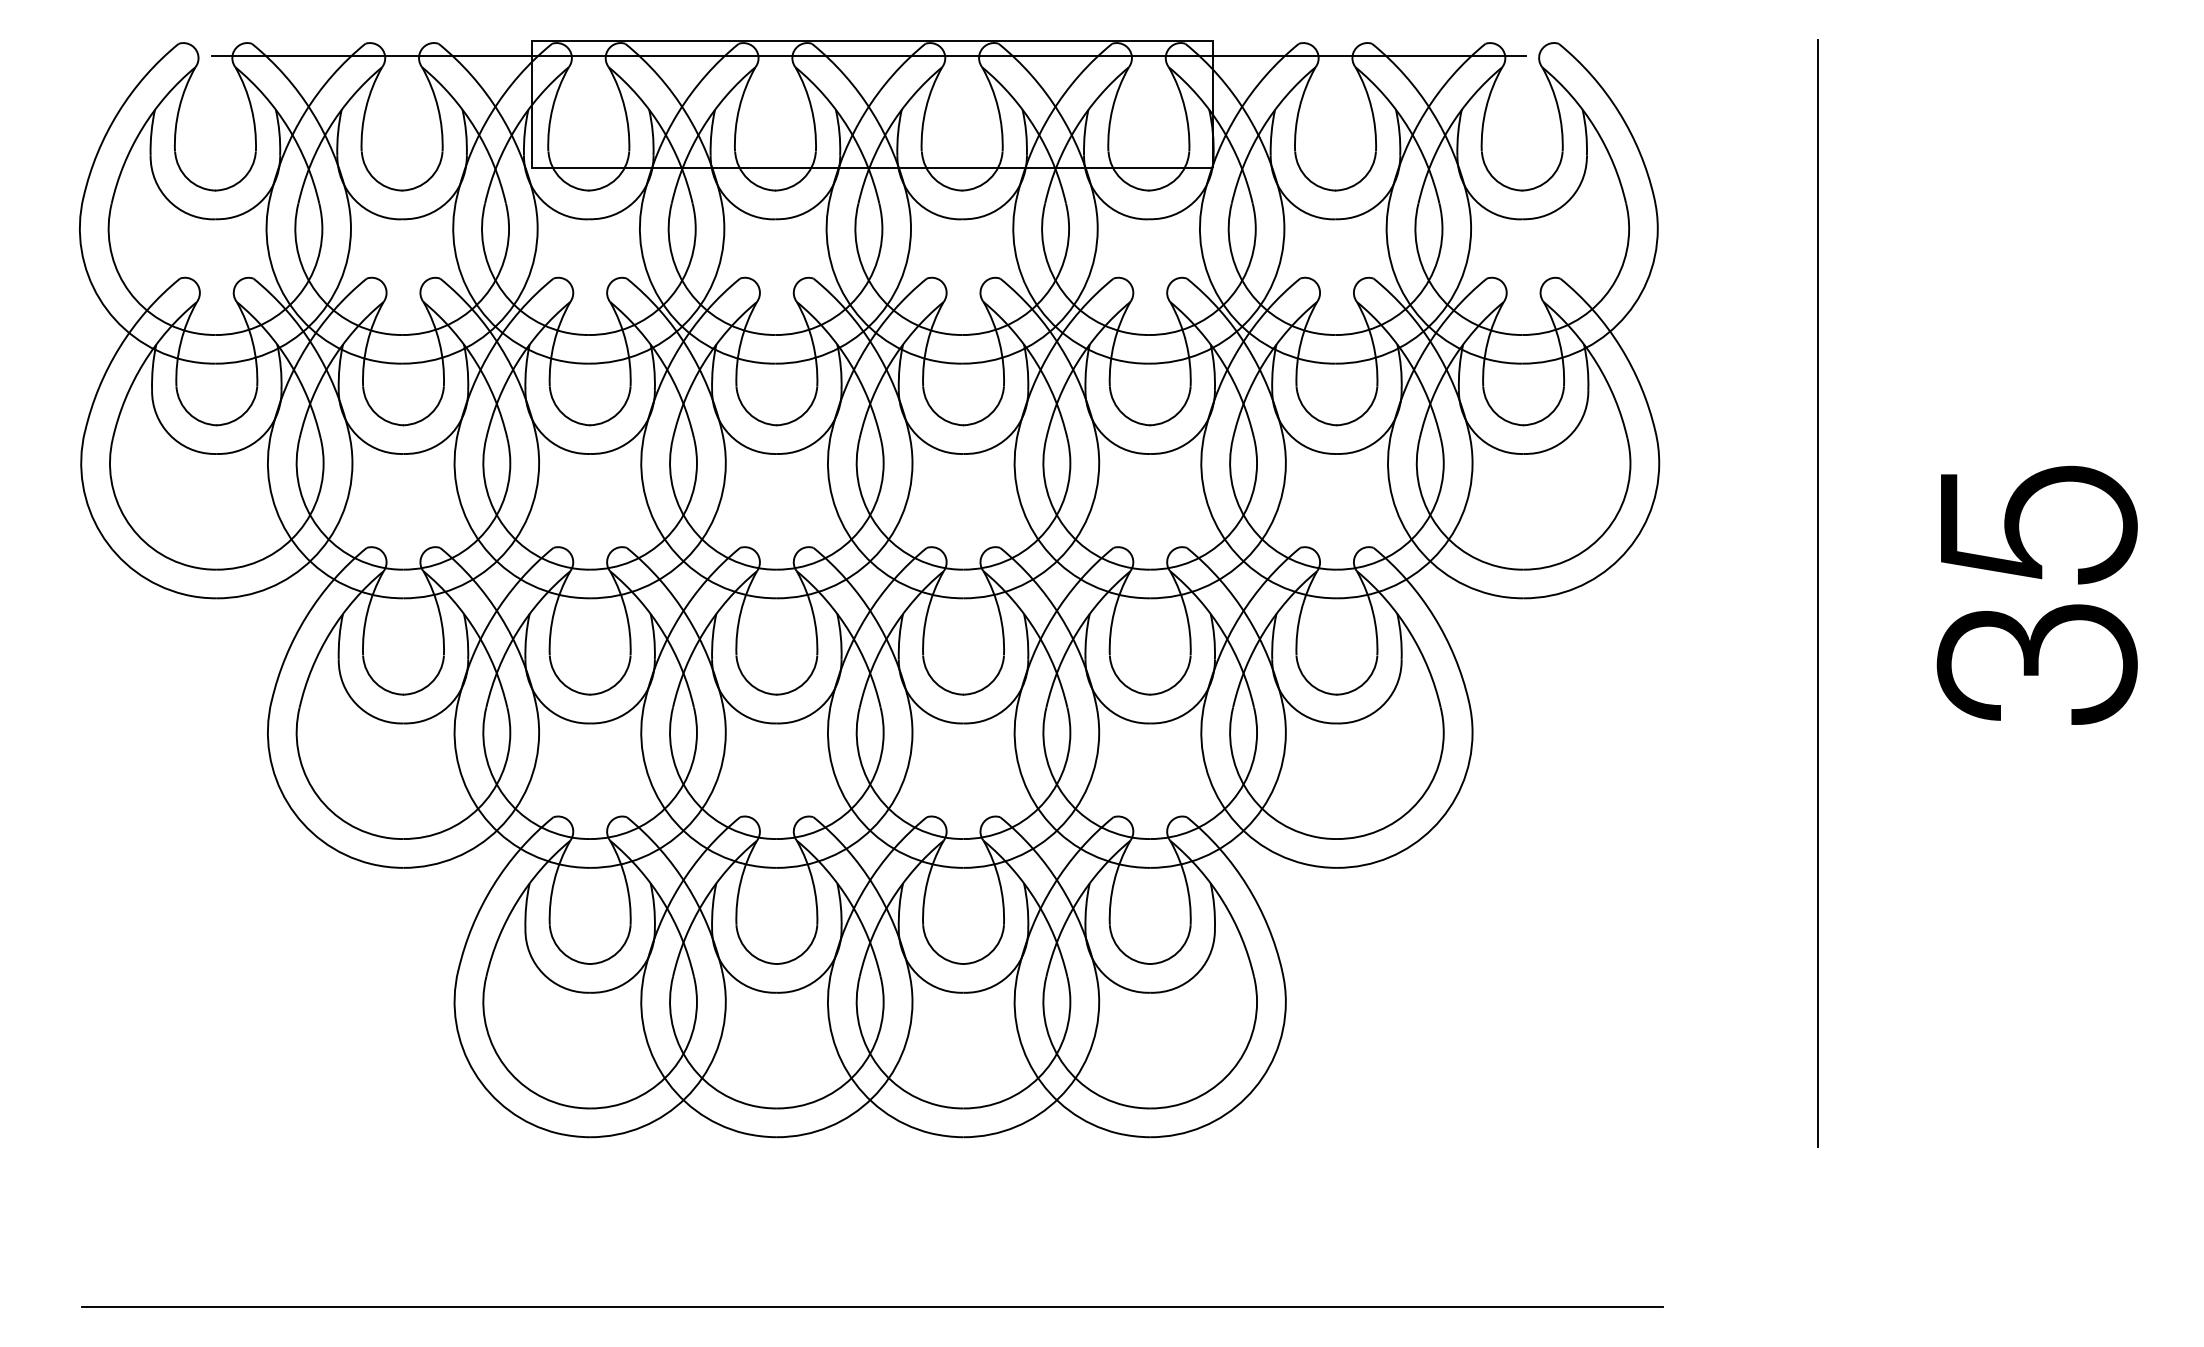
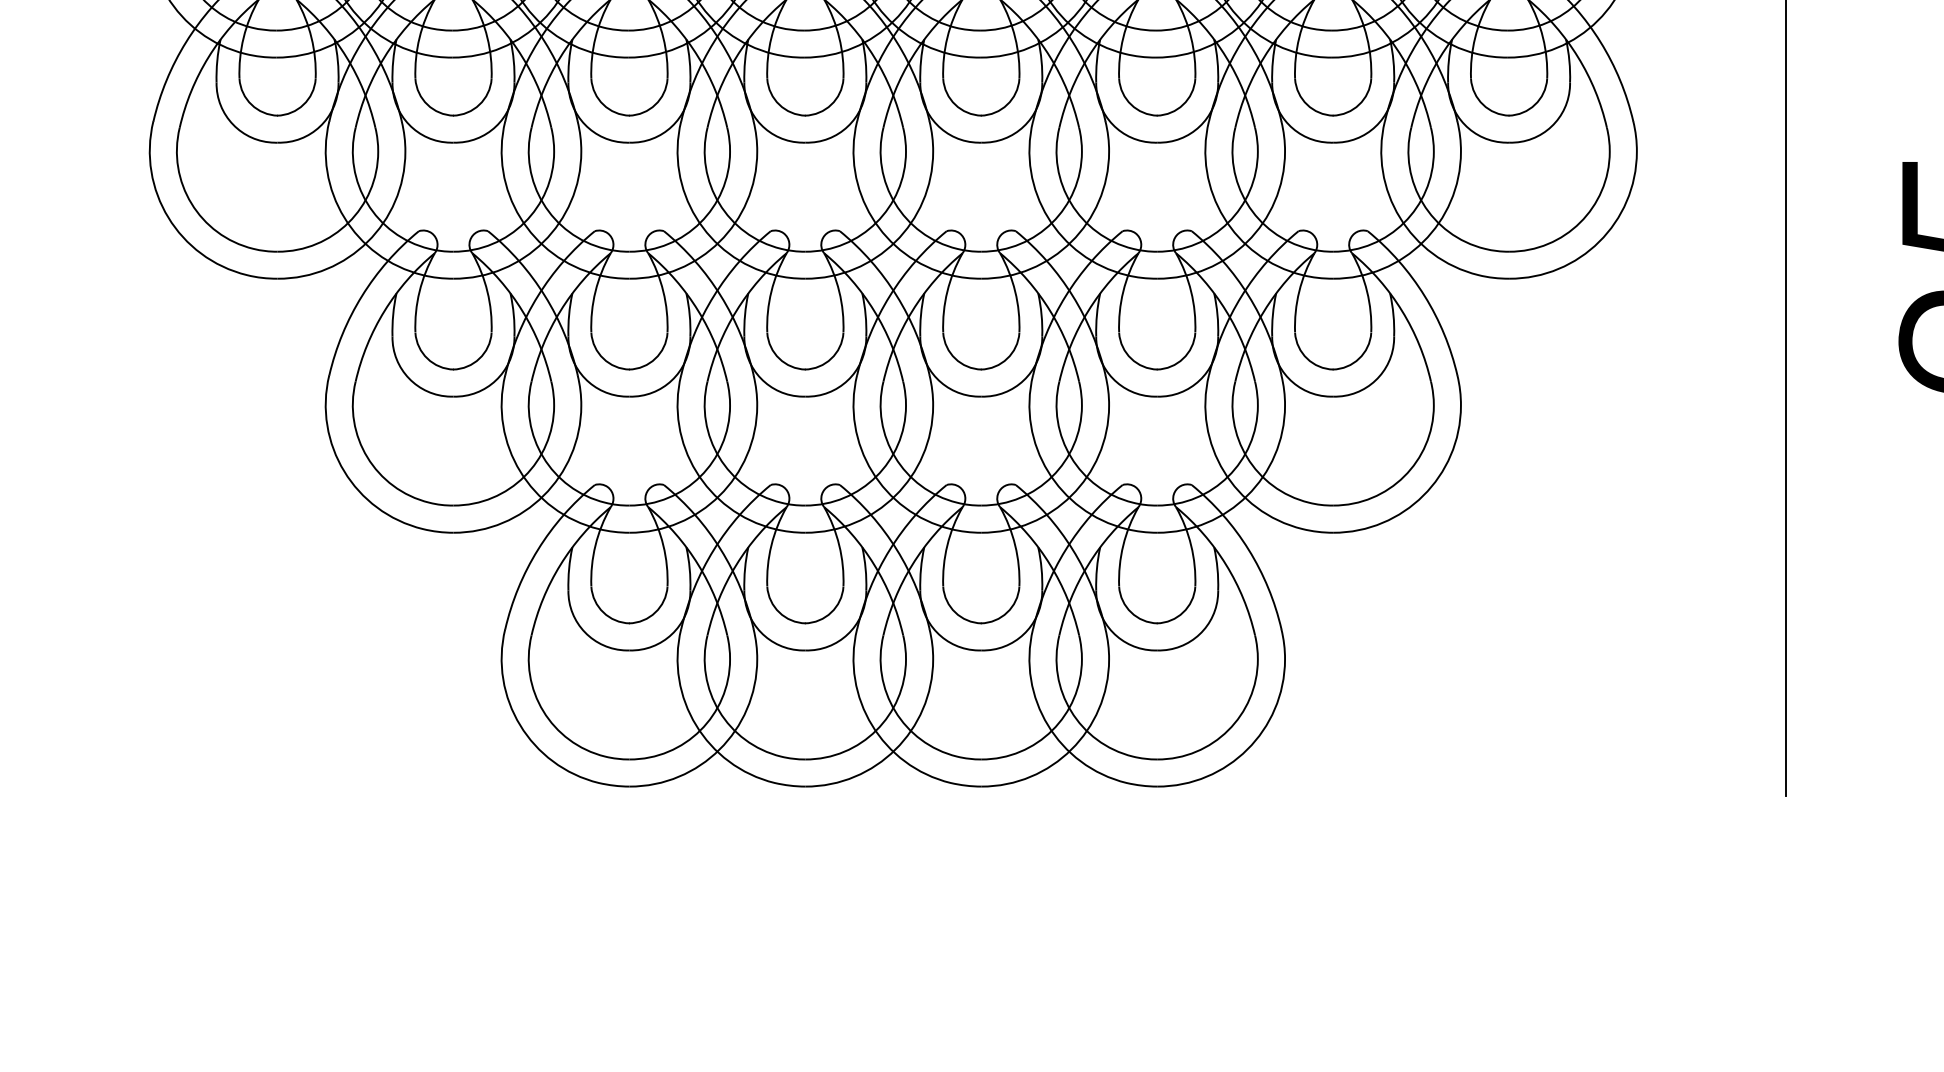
line: (872, 1306) -> (895, 946), removed

